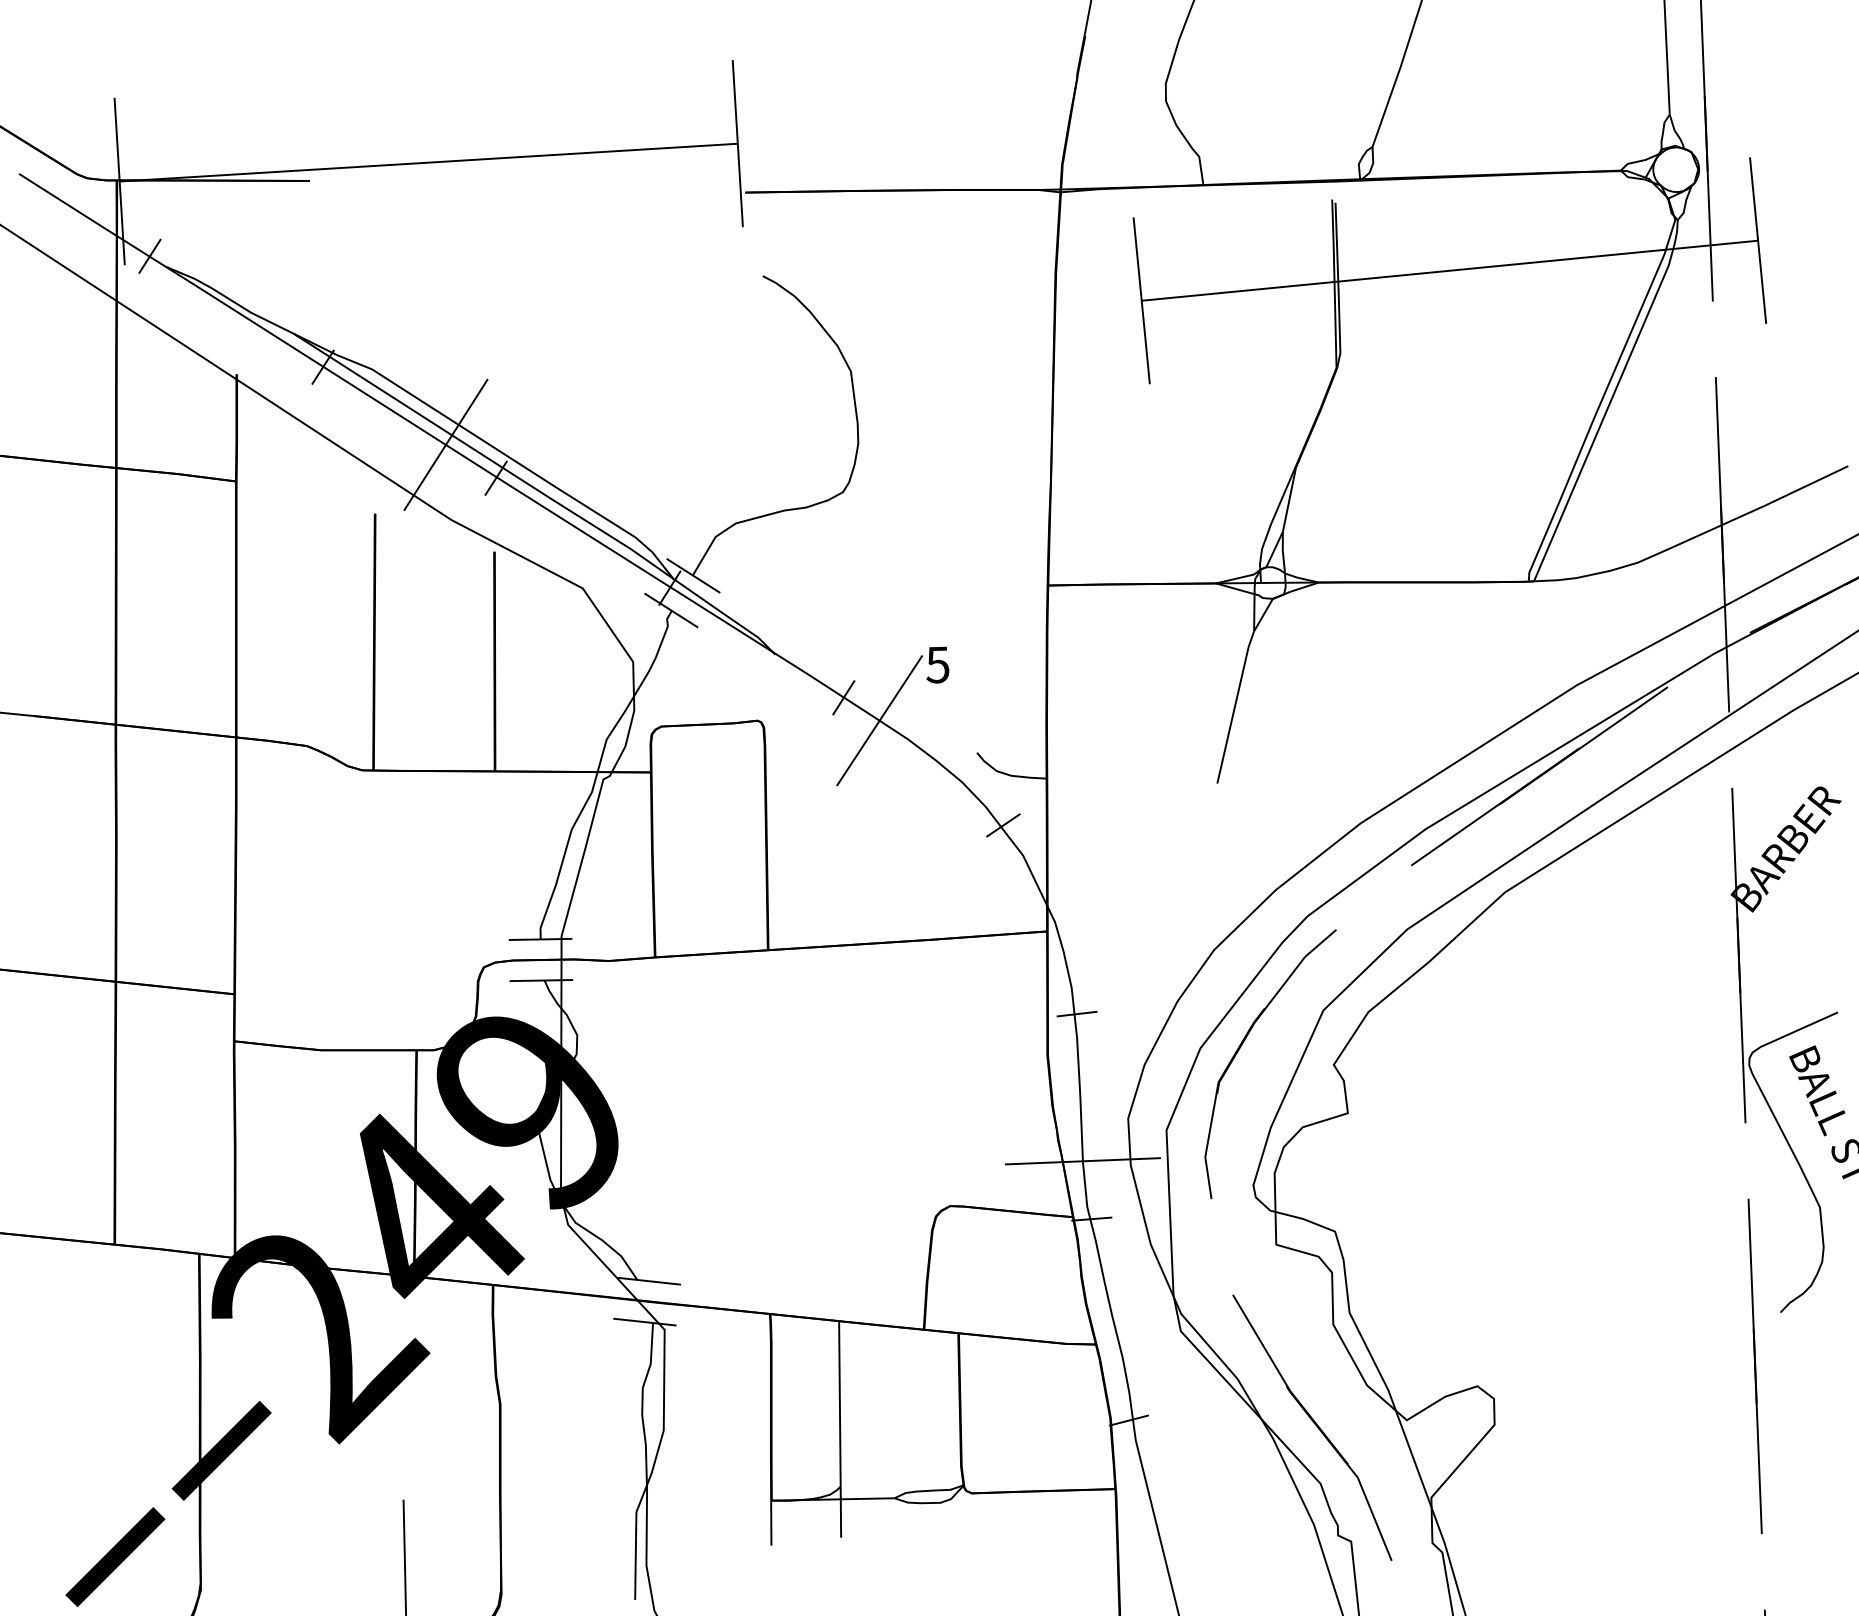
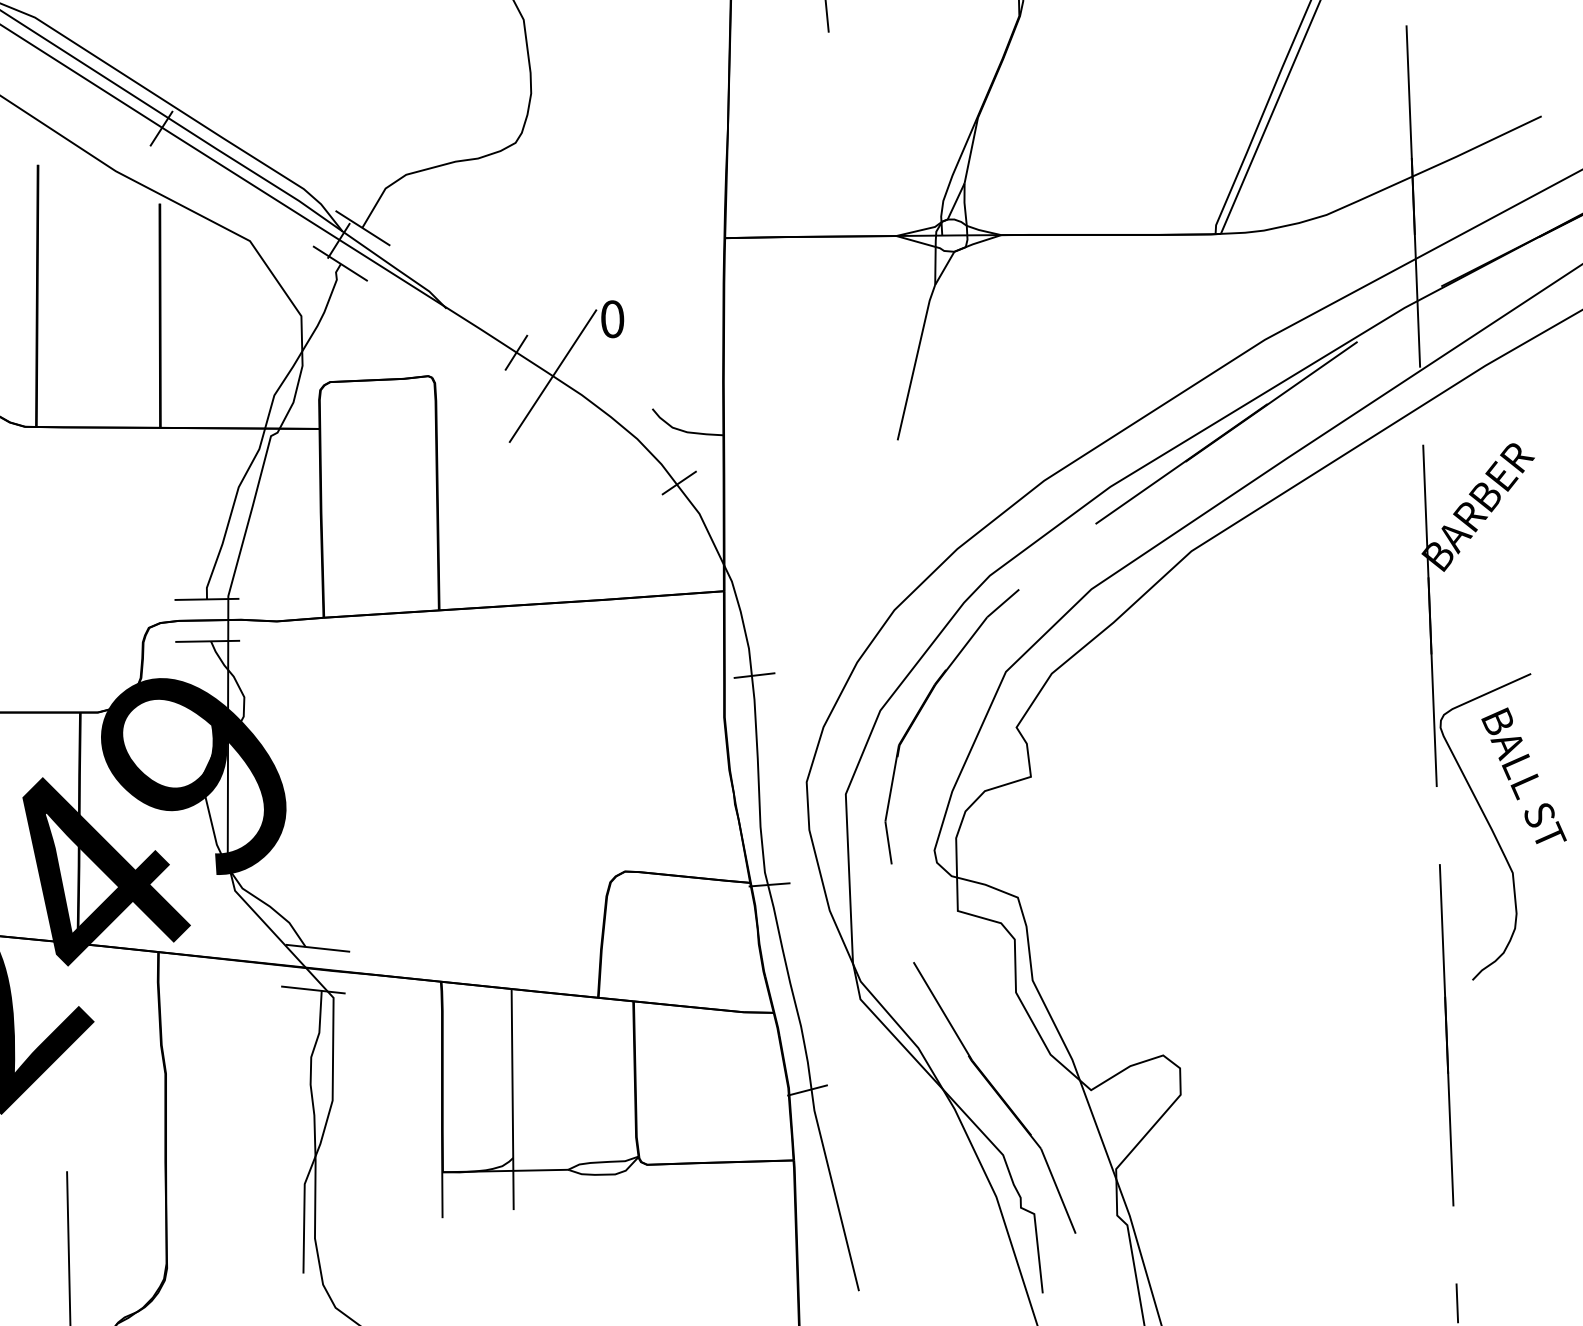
line: (445, 444) -> (109, 94), removed
text: (937, 664) -> (612, 318), 5 -> 0
line: (1082, 1161) -> (760, 826), removed

